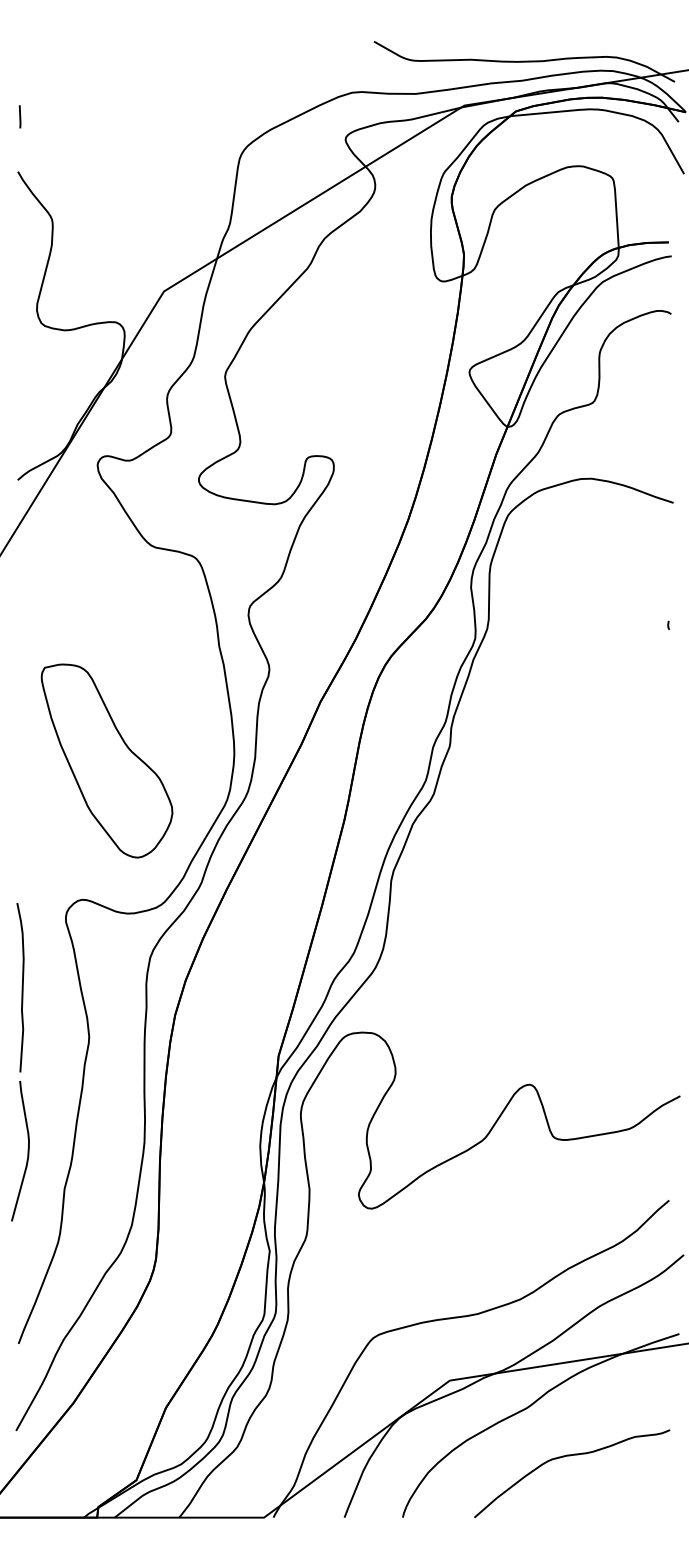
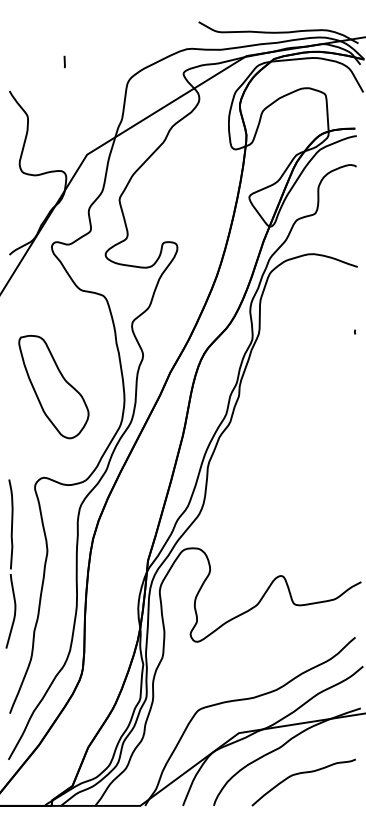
line: (19, 115) -> (64, 61), moved
part: (106, 761) -> (53, 387), moved

